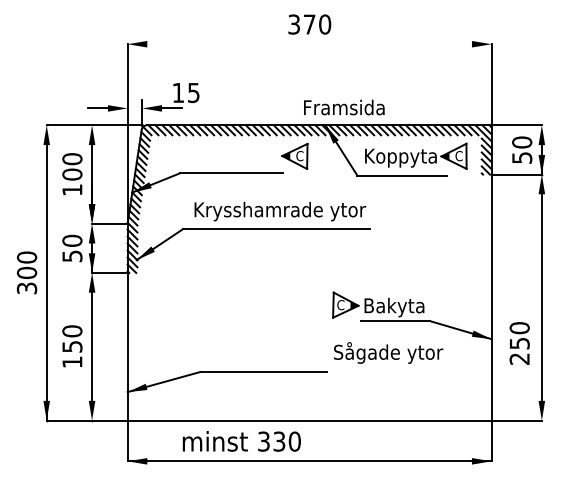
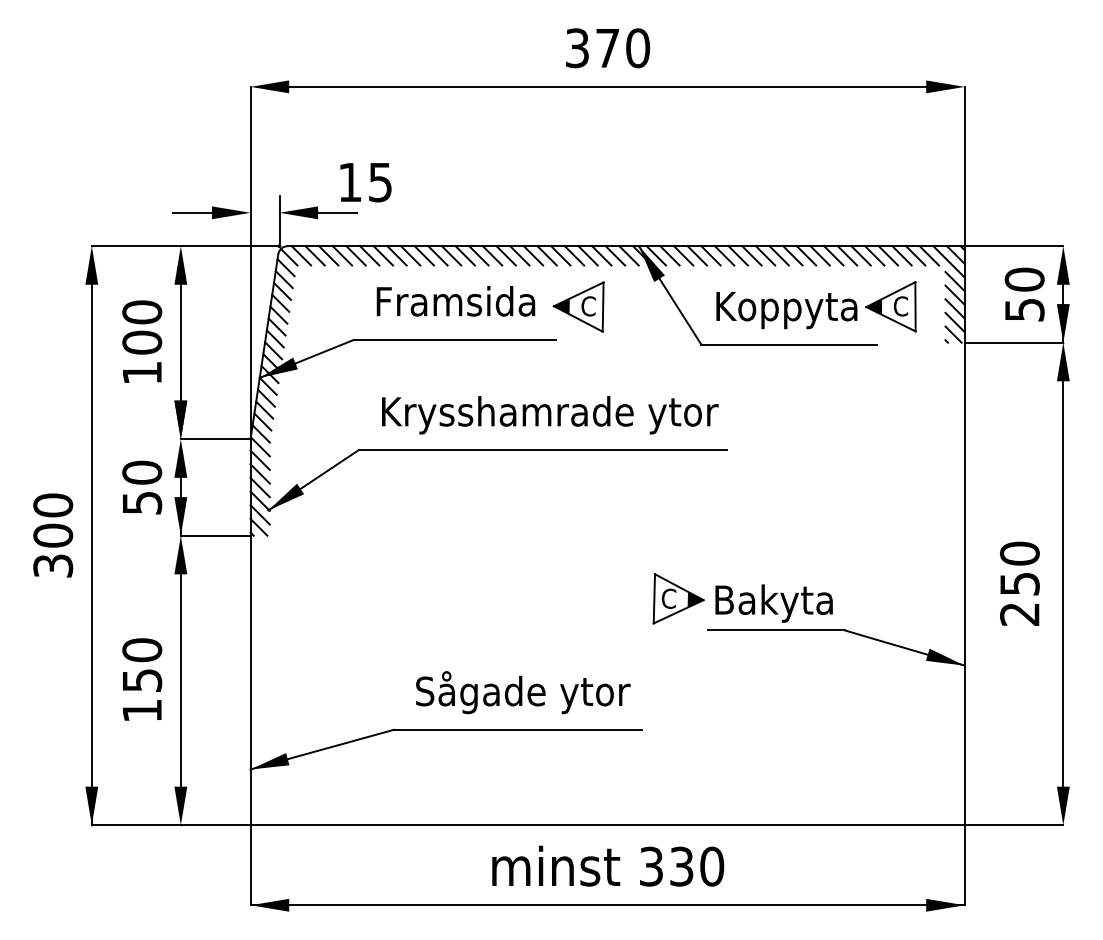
line: (309, 44) -> (607, 87), added
text: (344, 107) -> (456, 301), moved
text: (519, 343) -> (1019, 583), moved
text: (388, 352) -> (523, 691), moved
text: (241, 441) -> (607, 866), moved

